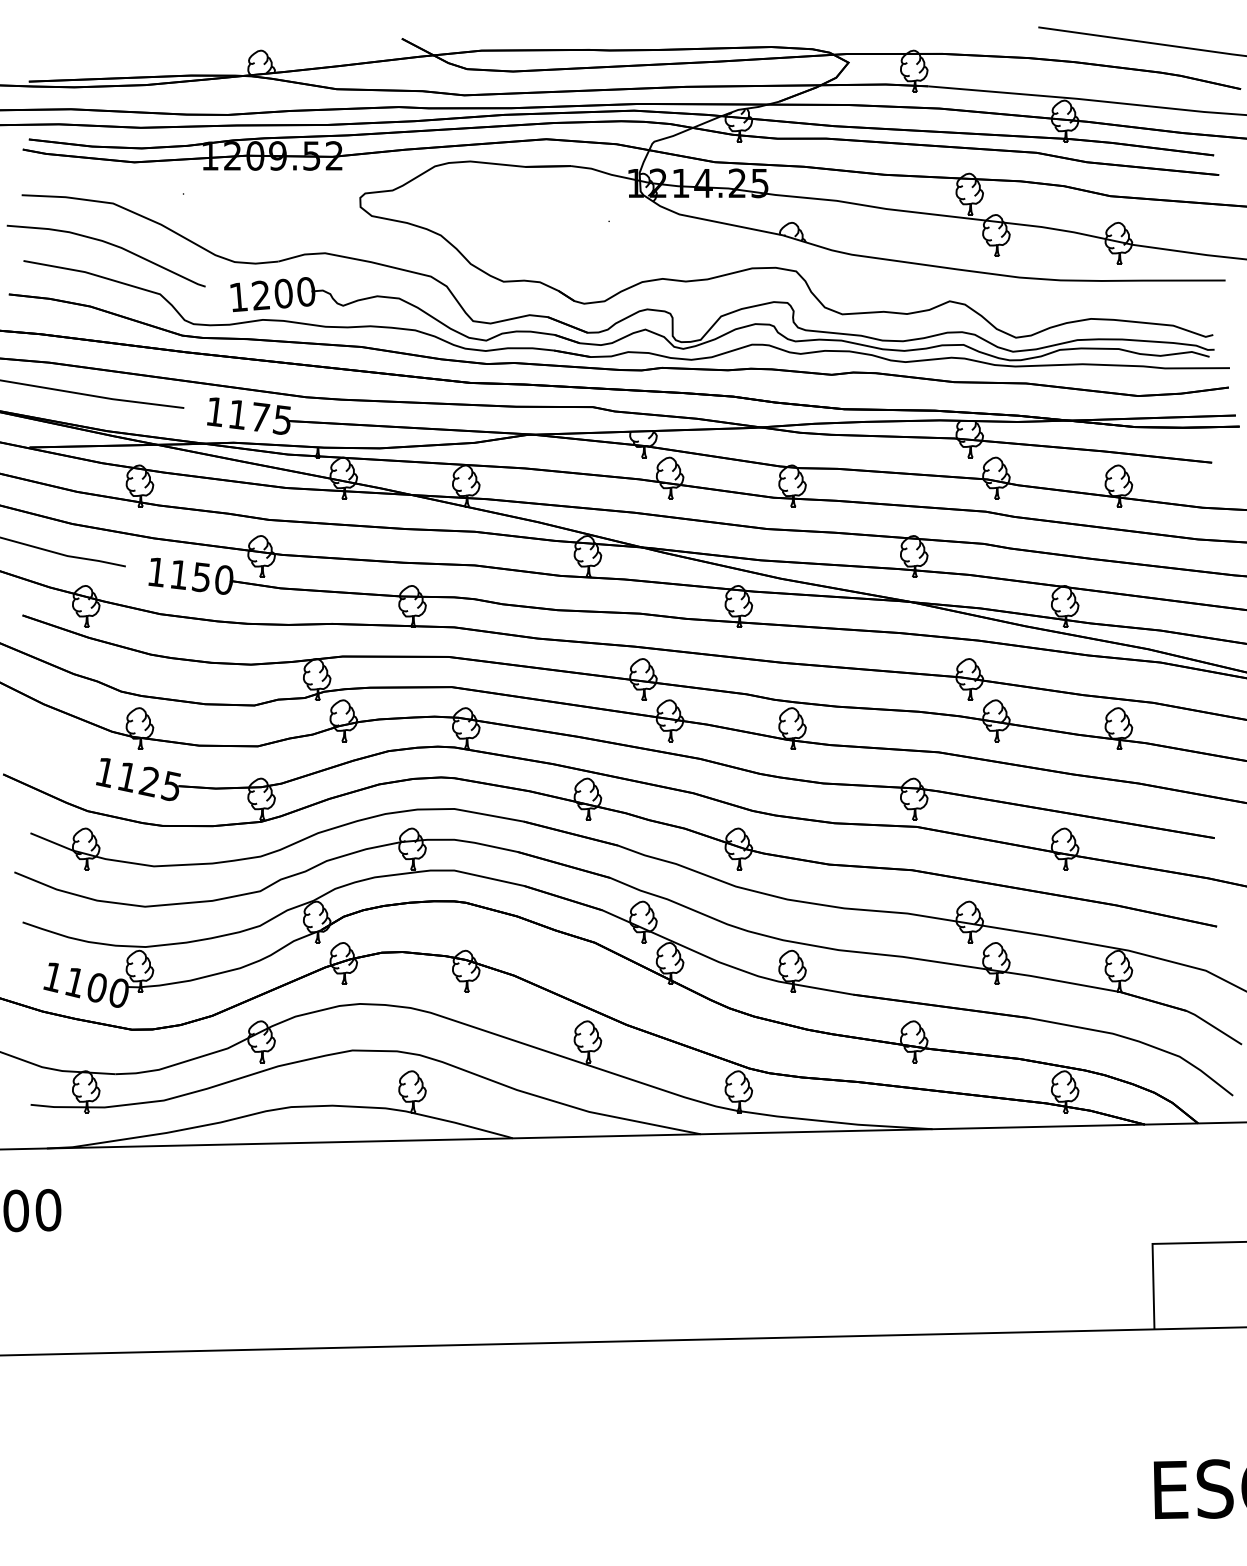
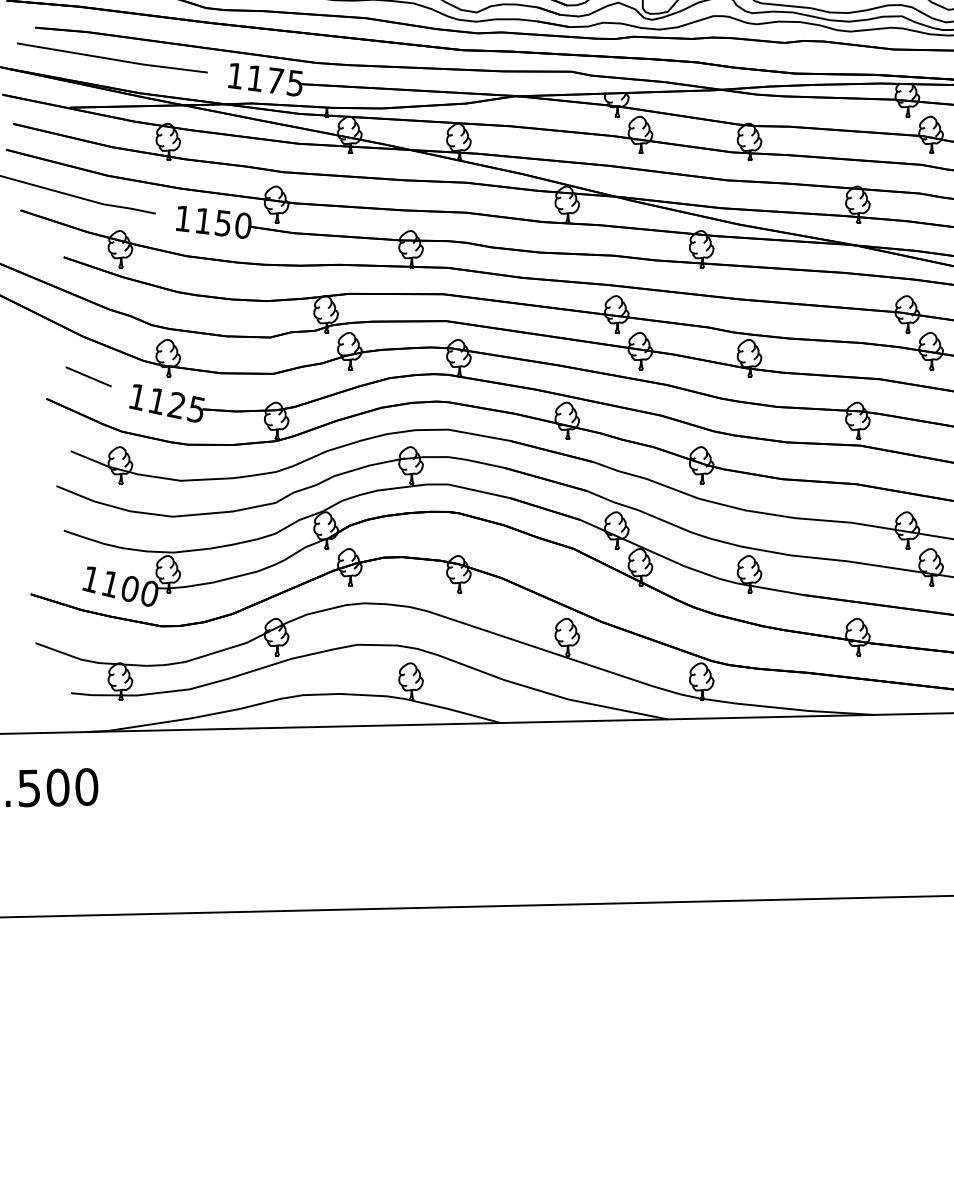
line: (50, 749) -> (88, 376), added

